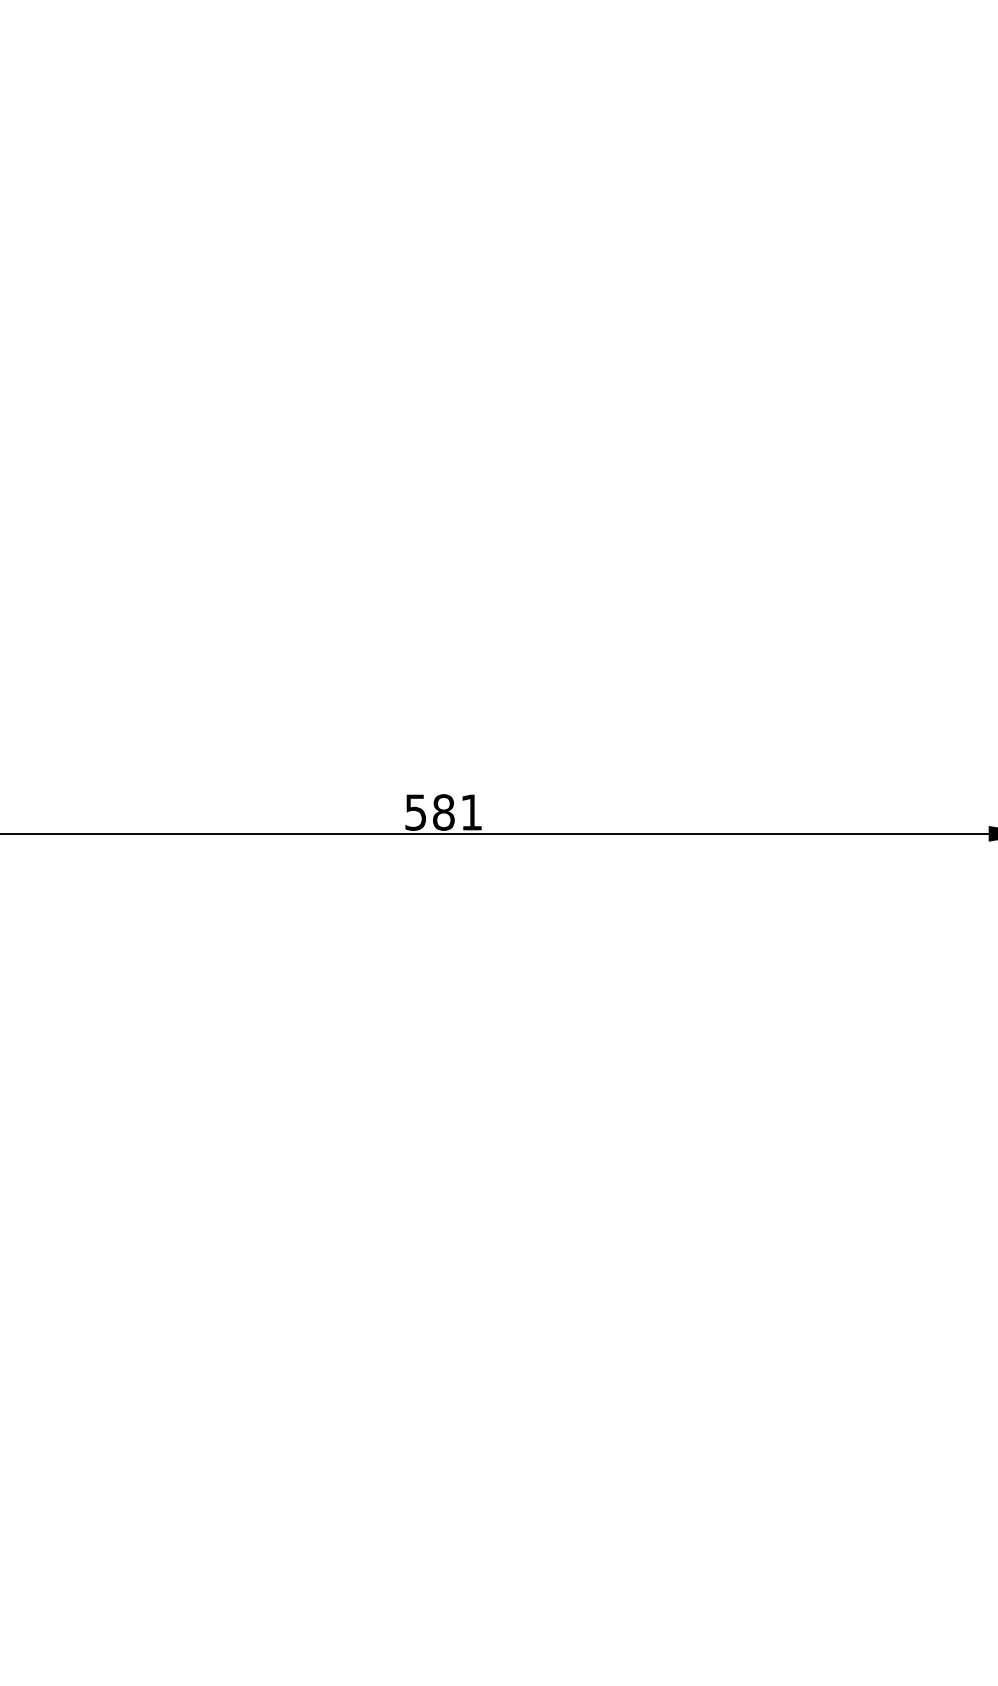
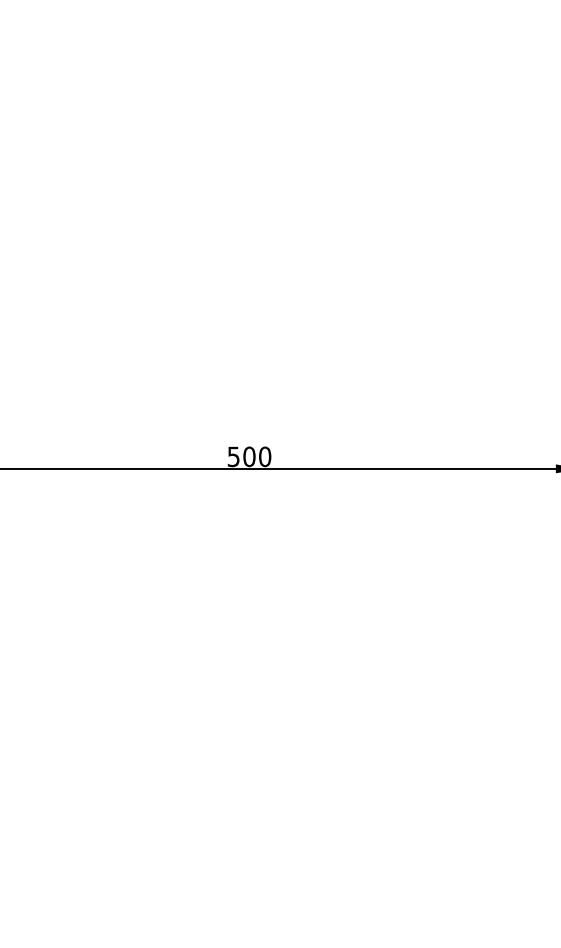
text: (458, 811) -> (257, 456), 581 -> 500

